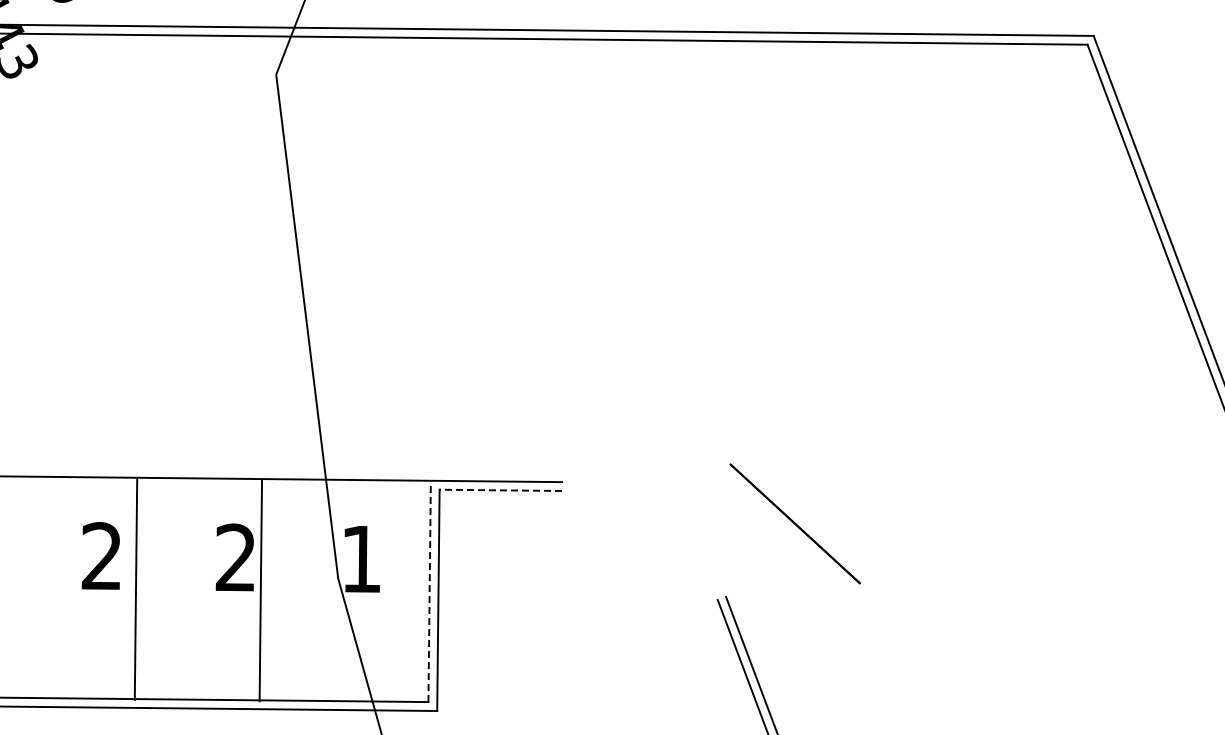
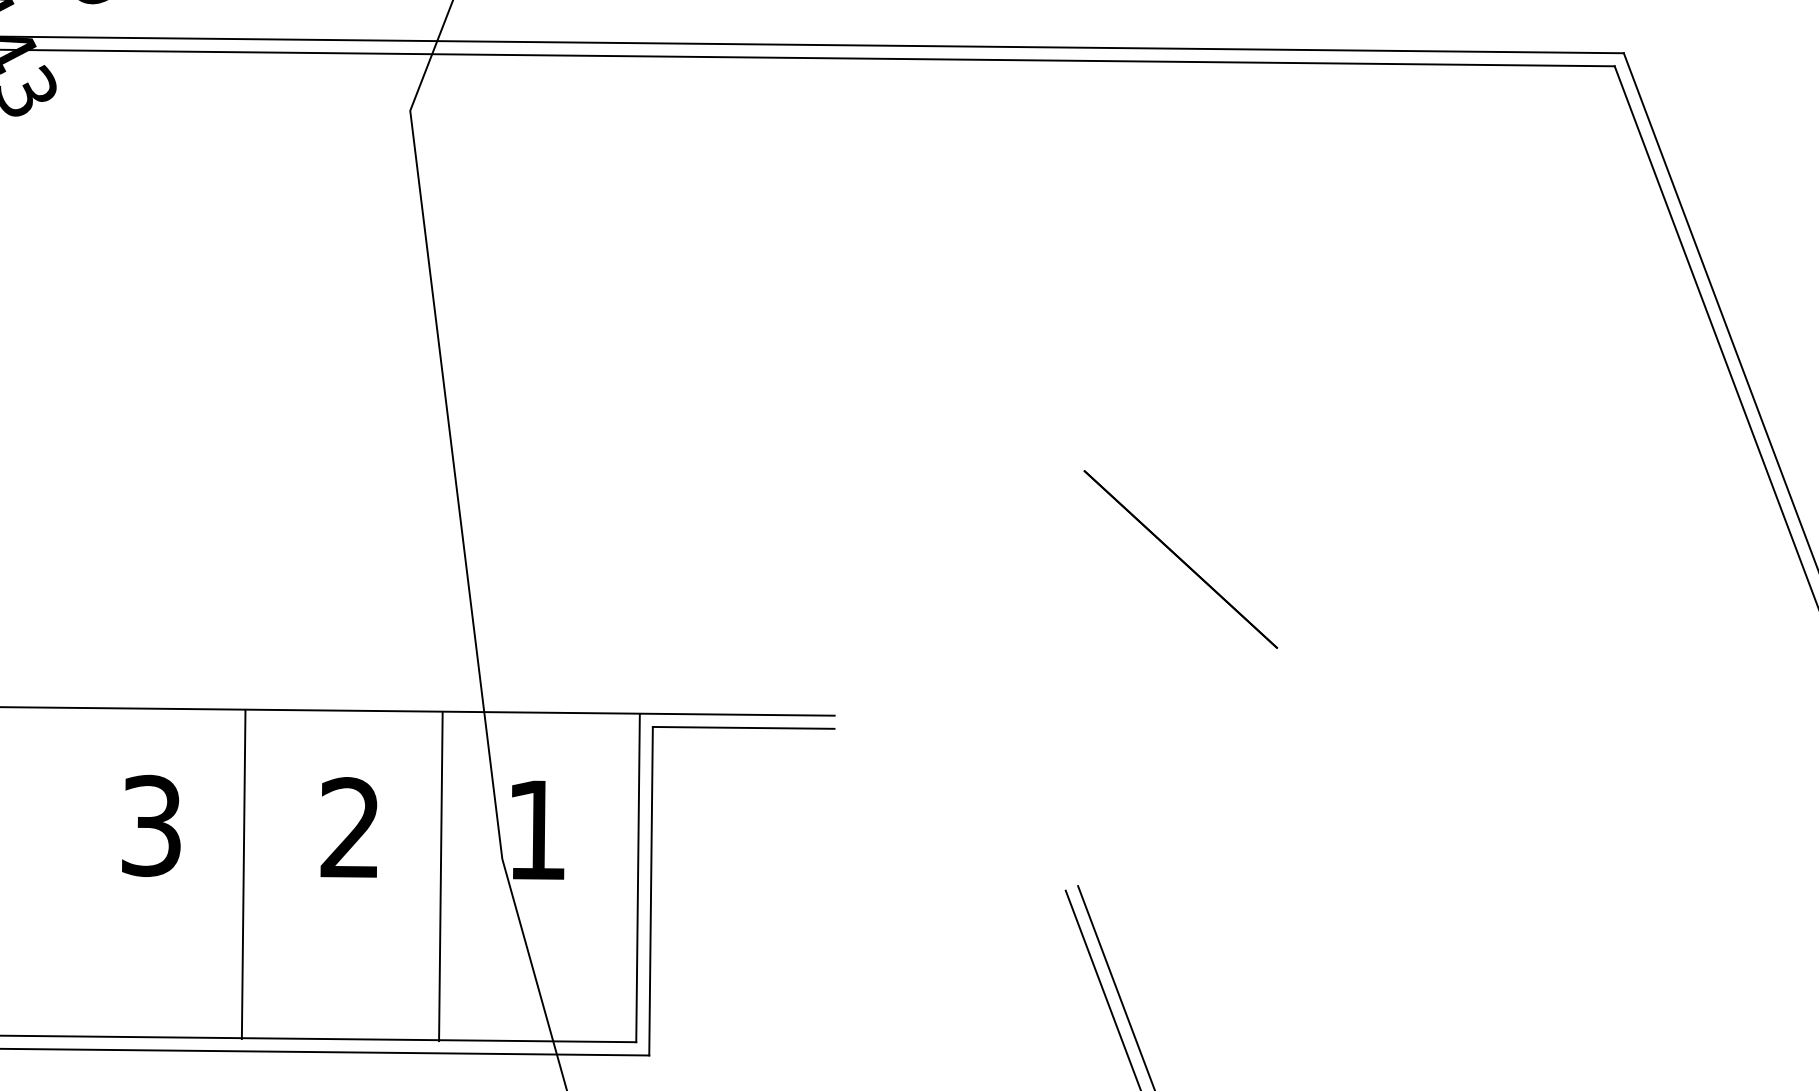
line: (500, 490) -> (743, 728), dashed -> solid
line: (794, 523) -> (1179, 558), moved
text: (101, 556) -> (150, 826), 2 -> 3
line: (135, 588) -> (242, 873), moved
line: (260, 590) -> (440, 876), moved
line: (429, 591) -> (637, 878), dashed -> solid

